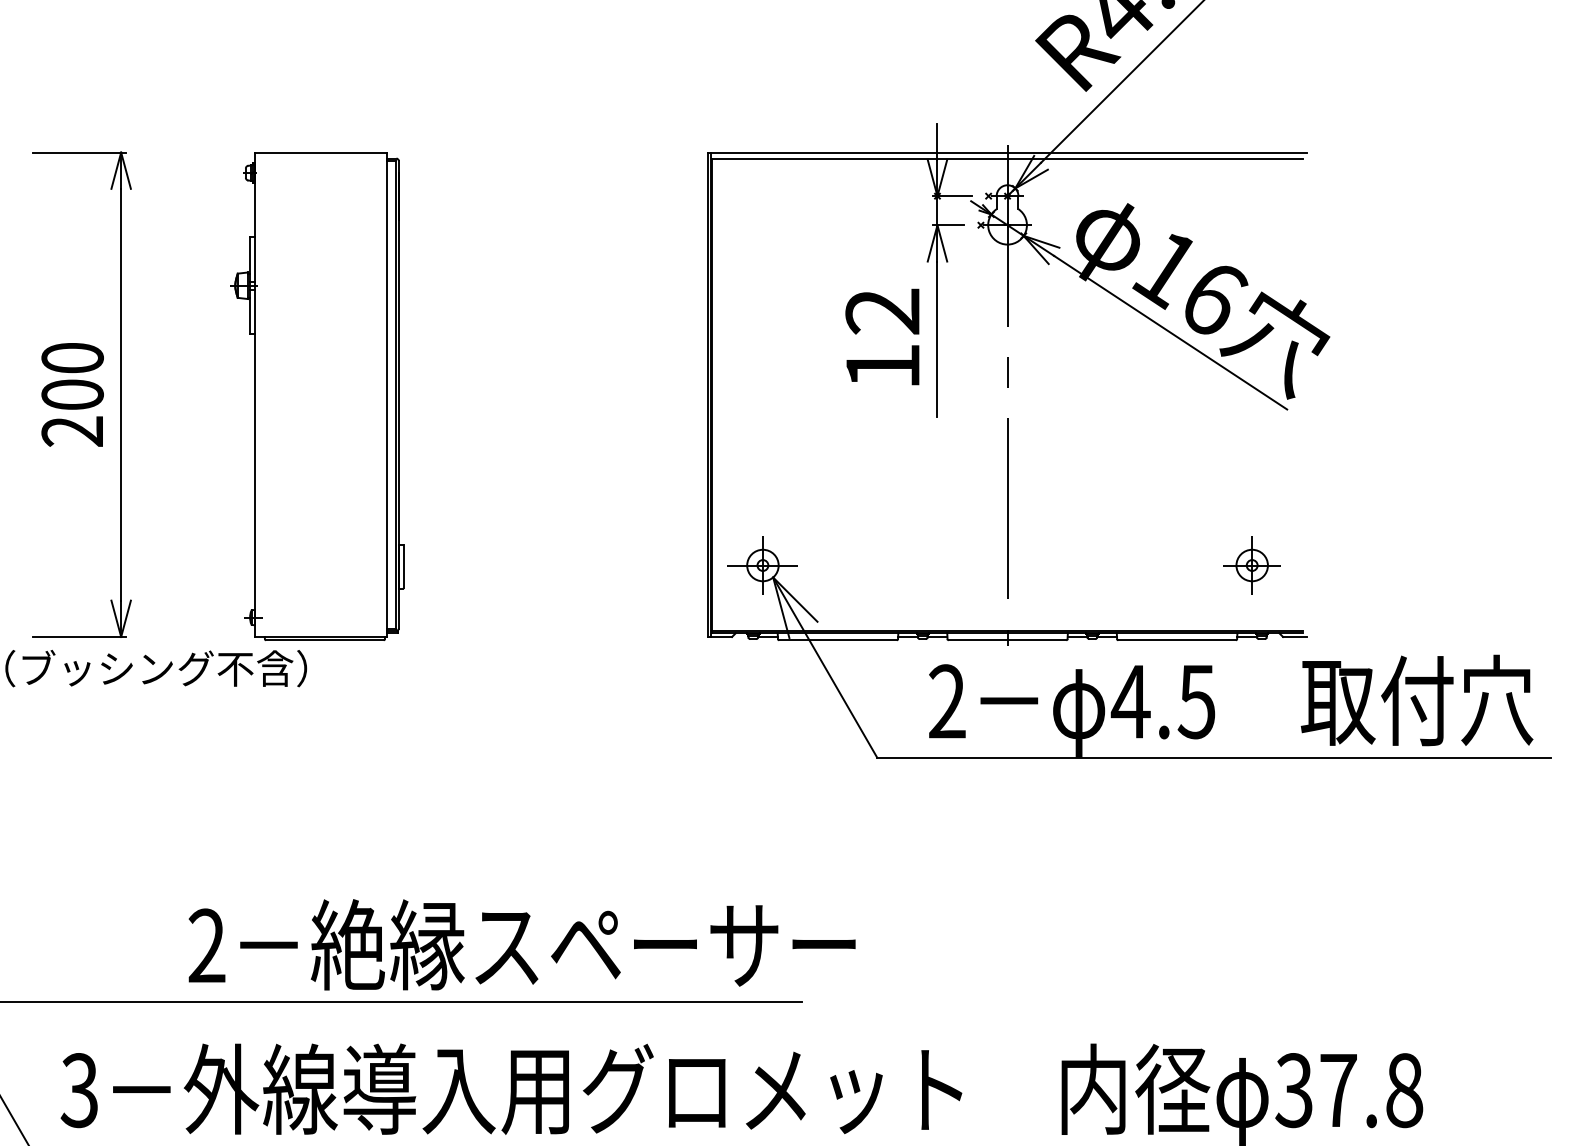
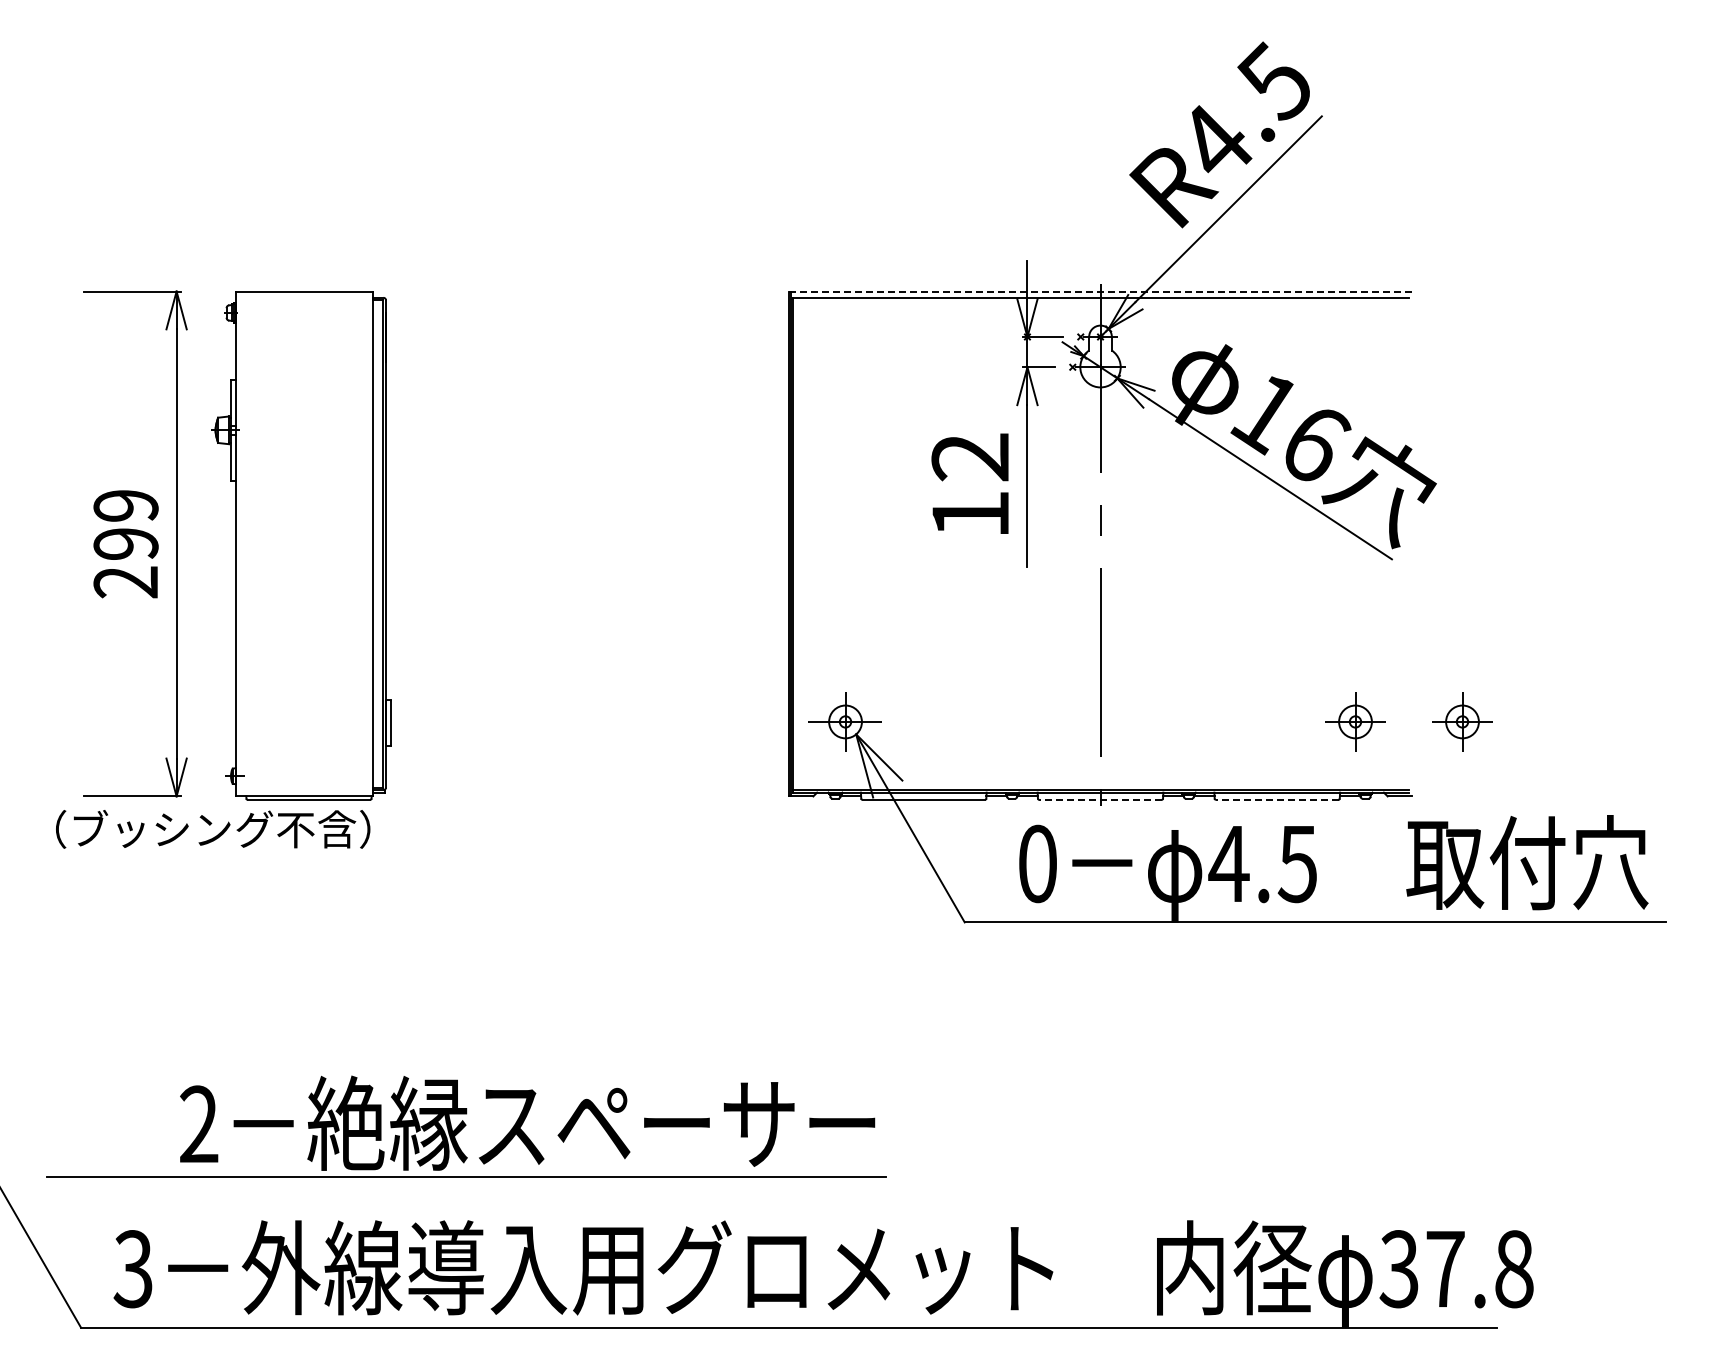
line: (1007, 152) -> (1100, 291), solid -> dashed
text: (72, 376) -> (125, 524), 200 -> 299
part: (317, 396) -> (301, 545), moved
part: (1354, 565) -> (1462, 721), added
line: (1007, 639) -> (1100, 799), solid -> dashed
line: (1176, 639) -> (1276, 799), solid -> dashed
text: (947, 701) -> (1037, 863), 2 -> 0
text: (522, 944) -> (527, 1122), moved

